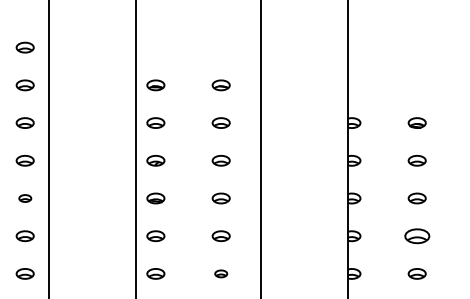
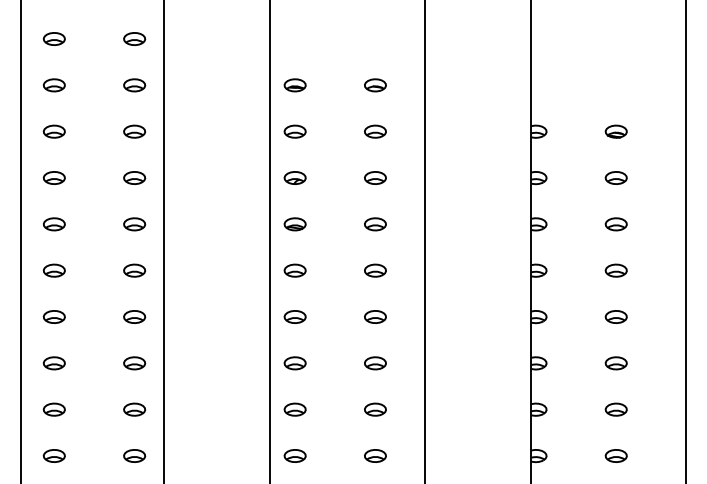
part: (25, 198) -> (134, 224), size x1.43
part: (416, 236) -> (615, 270), size x0.71
part: (221, 273) -> (375, 316), size x1.43

